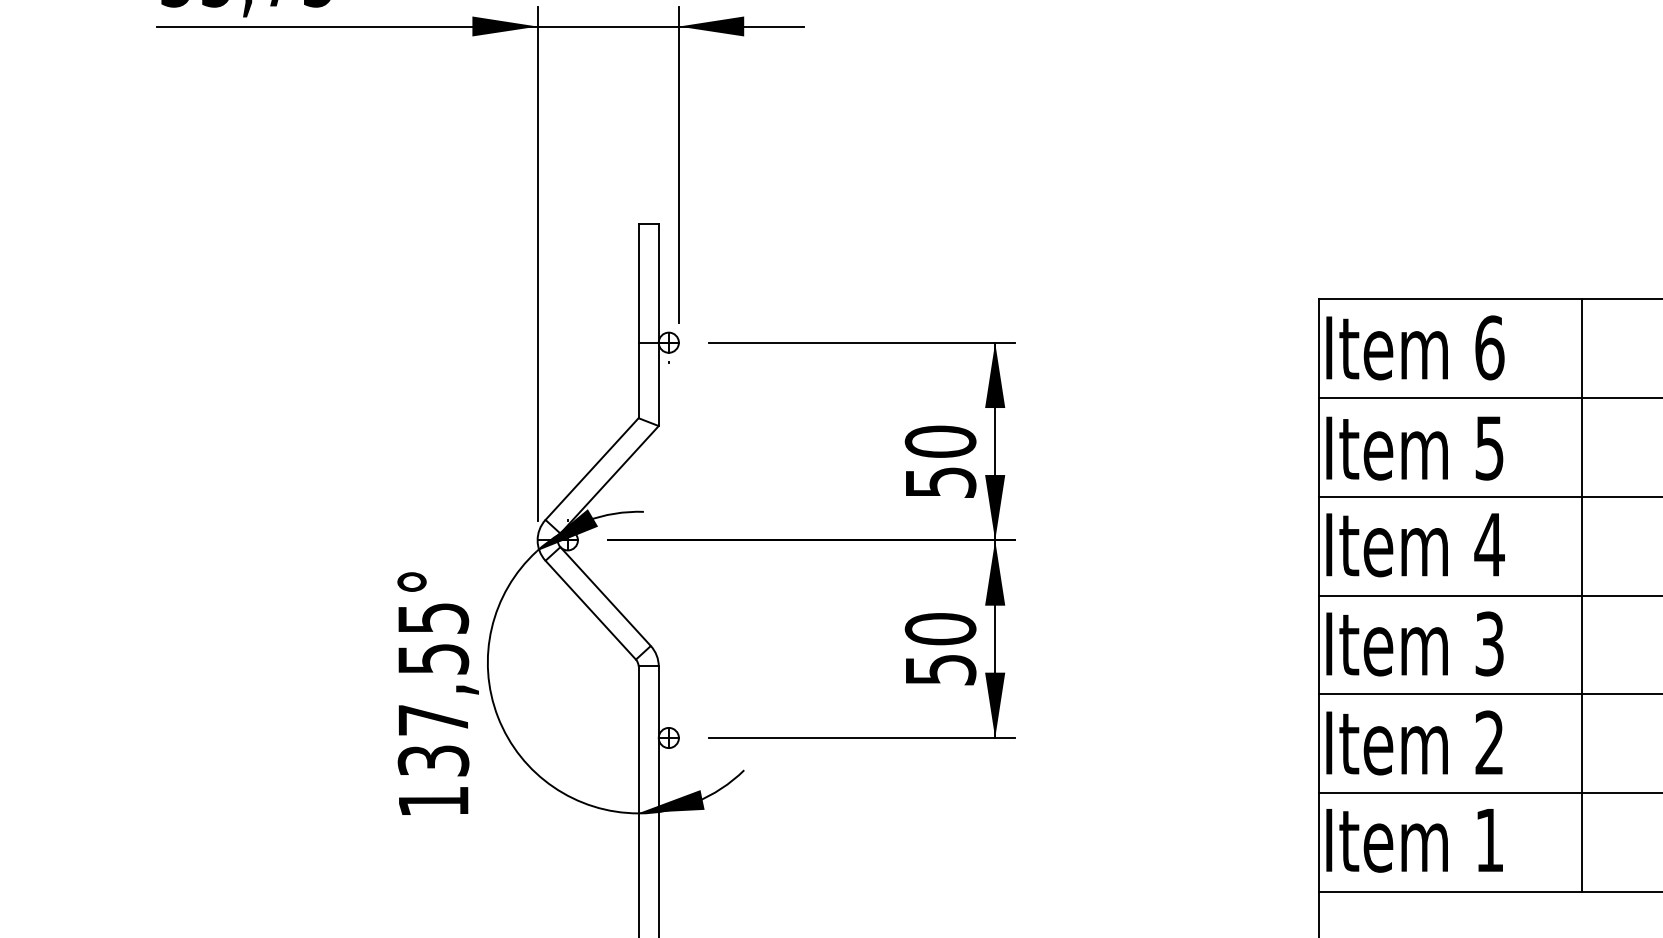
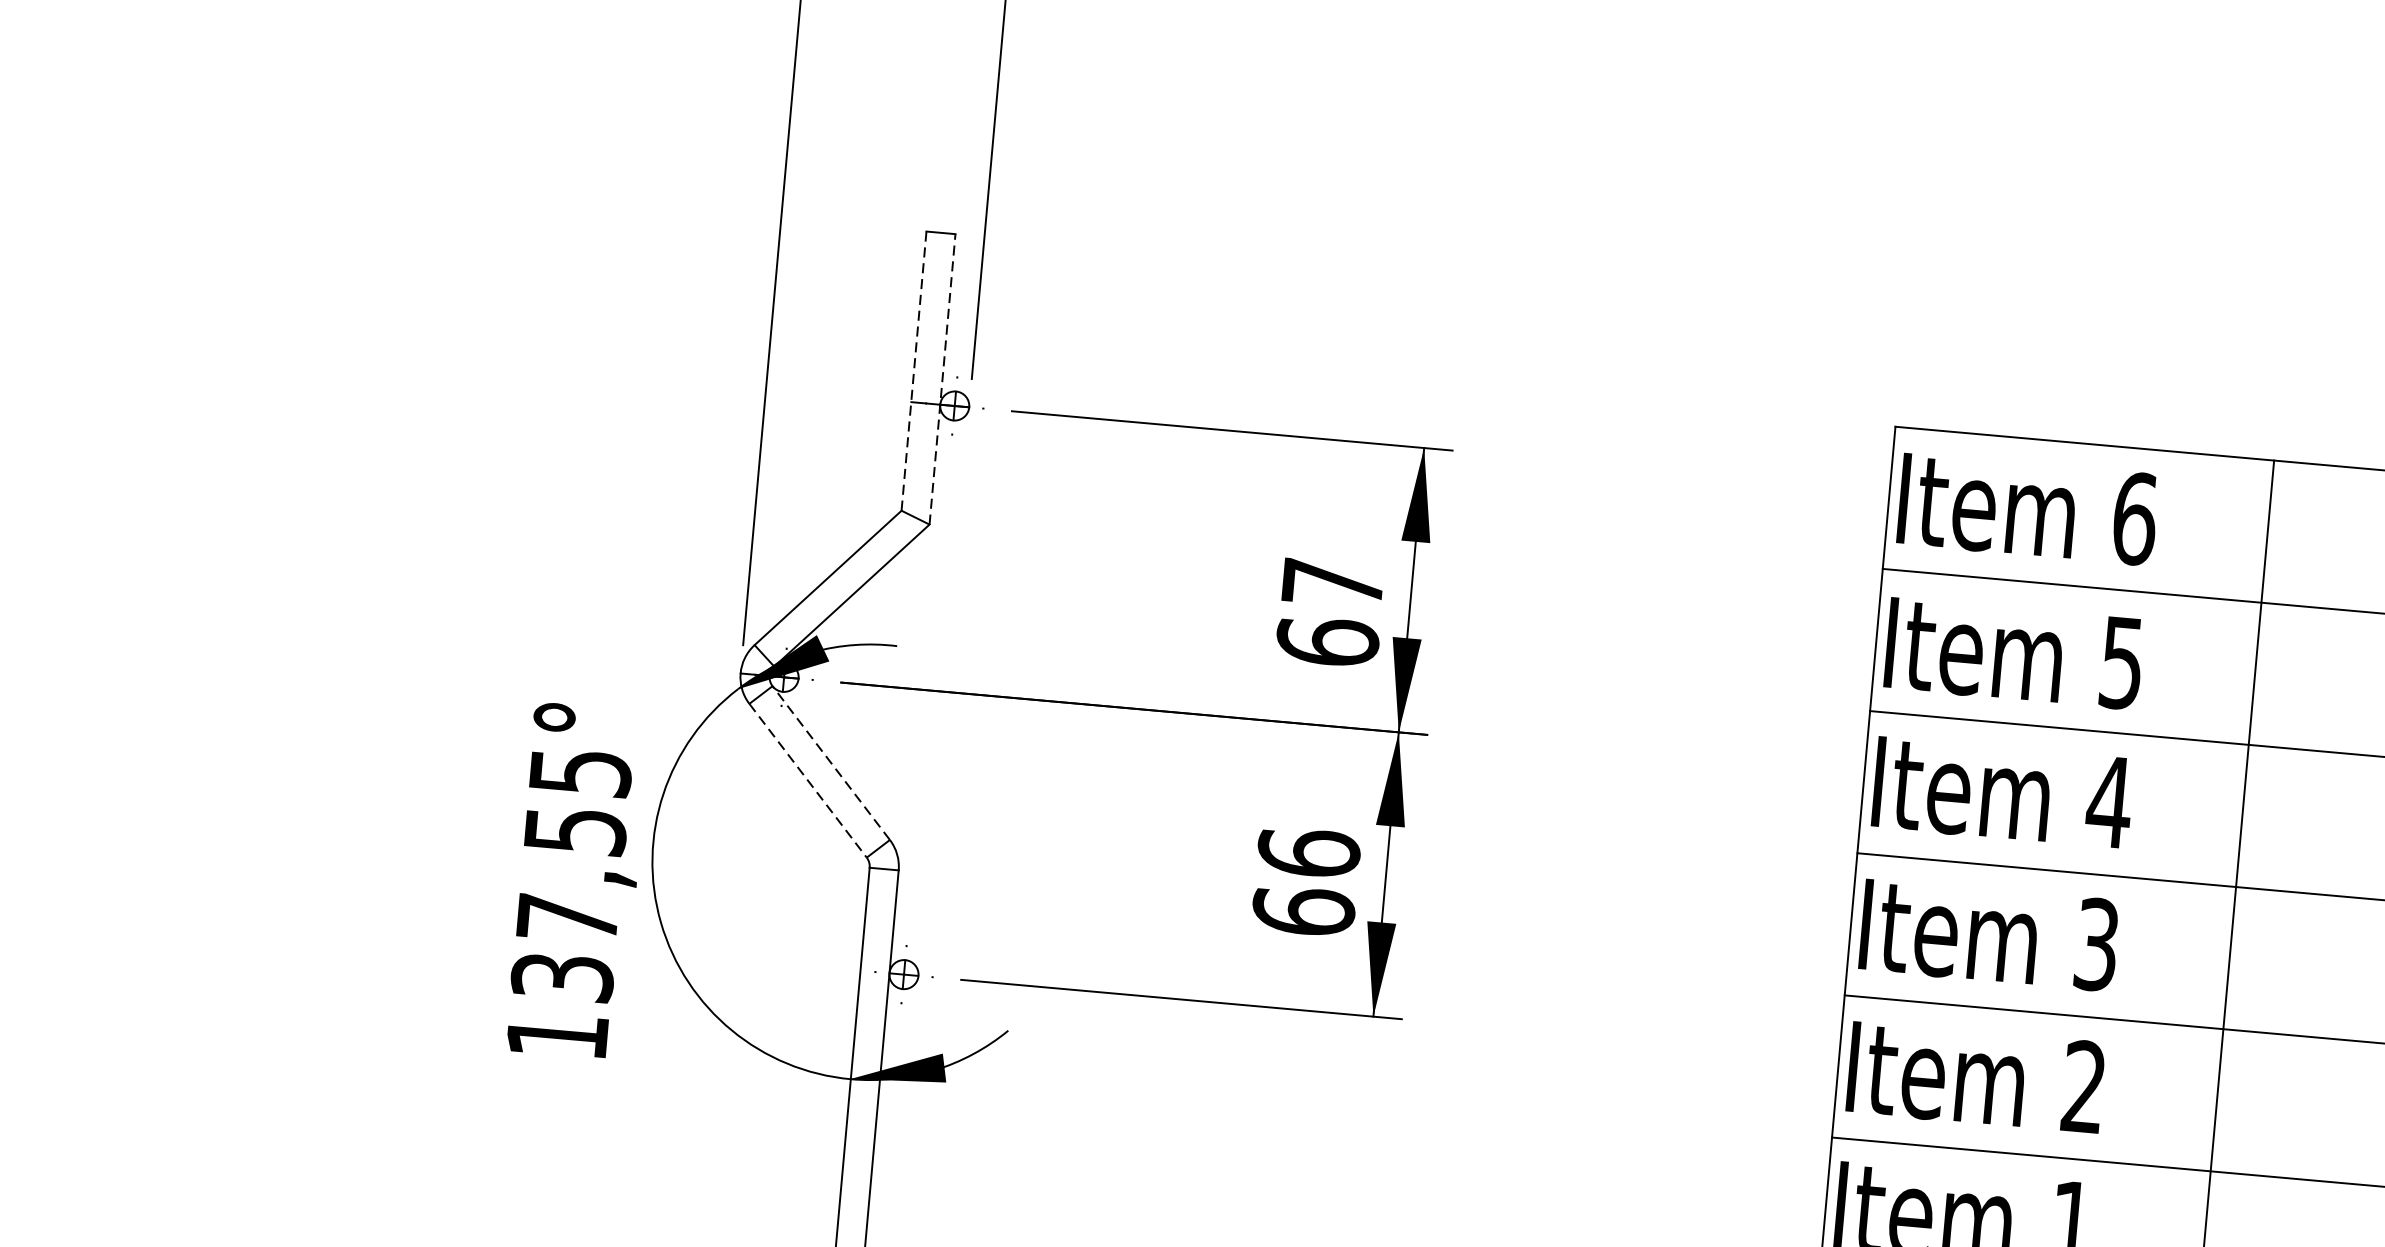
line: (638, 321) -> (913, 371), solid -> dashed
line: (658, 325) -> (942, 379), solid -> dashed
text: (940, 461) -> (1330, 611), 50 -> 67
line: (605, 596) -> (831, 762), solid -> dashed
line: (590, 610) -> (807, 781), solid -> dashed
text: (940, 648) -> (1306, 880), 50 -> 66

